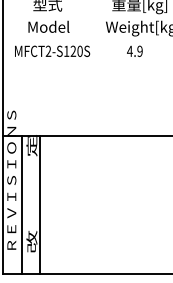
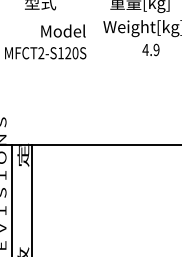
text: (48, 26) -> (62, 30), moved
text: (134, 50) -> (150, 49), moved

